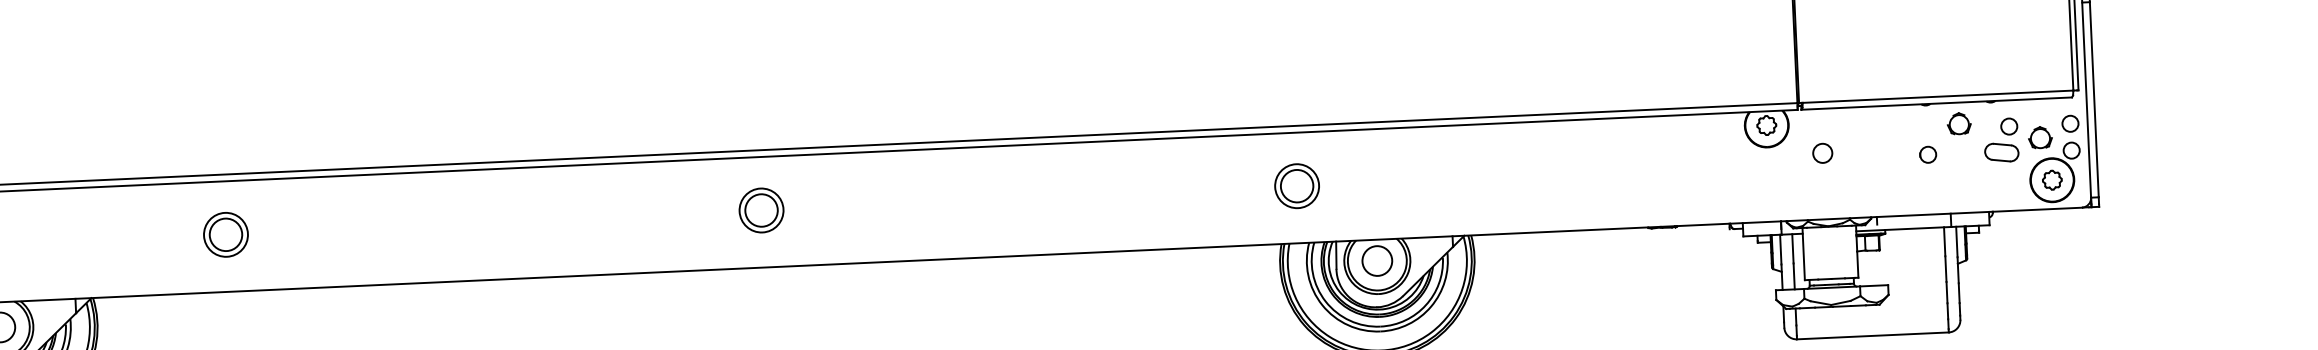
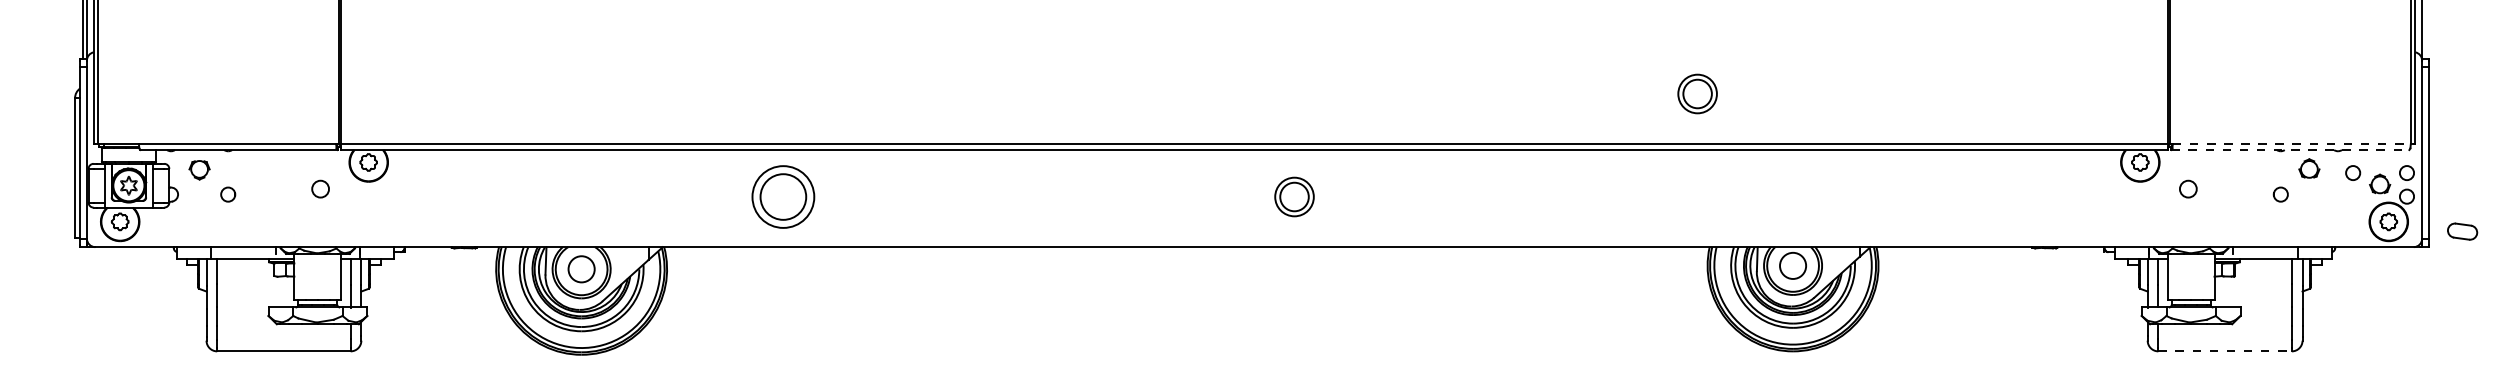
line: (1938, 97) -> (2292, 144), solid -> dashed
line: (1936, 104) -> (2290, 150), solid -> dashed
part: (2001, 152) -> (2462, 231), moved
part: (1296, 185) -> (1697, 93), moved
part: (761, 209) -> (1294, 196), moved
part: (226, 234) -> (783, 196), size x1.6
line: (1873, 336) -> (2225, 351), solid -> dashed

